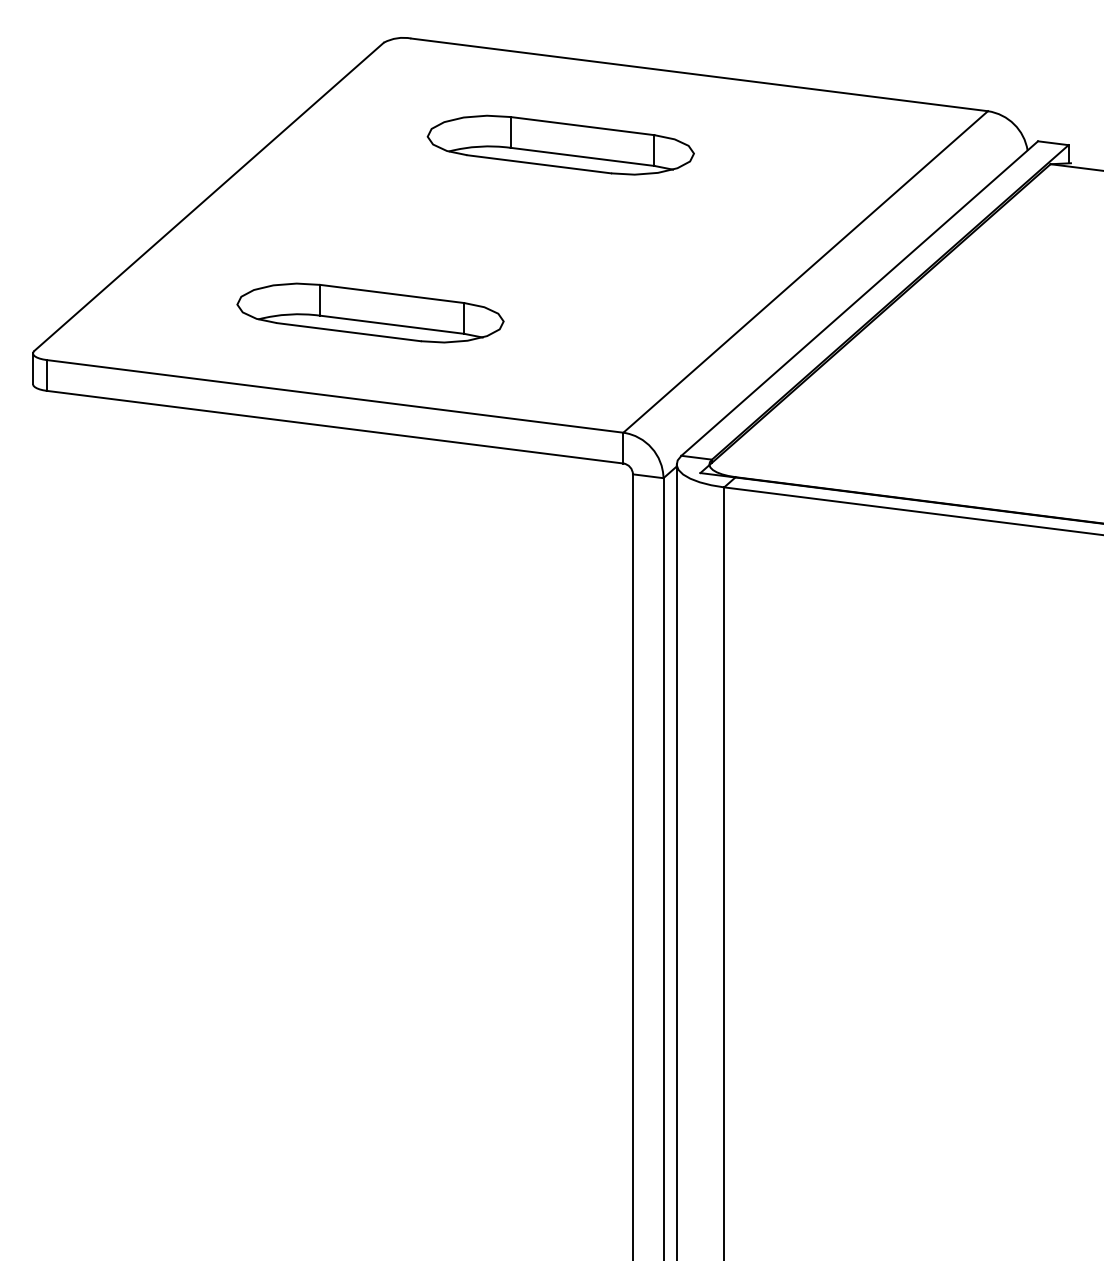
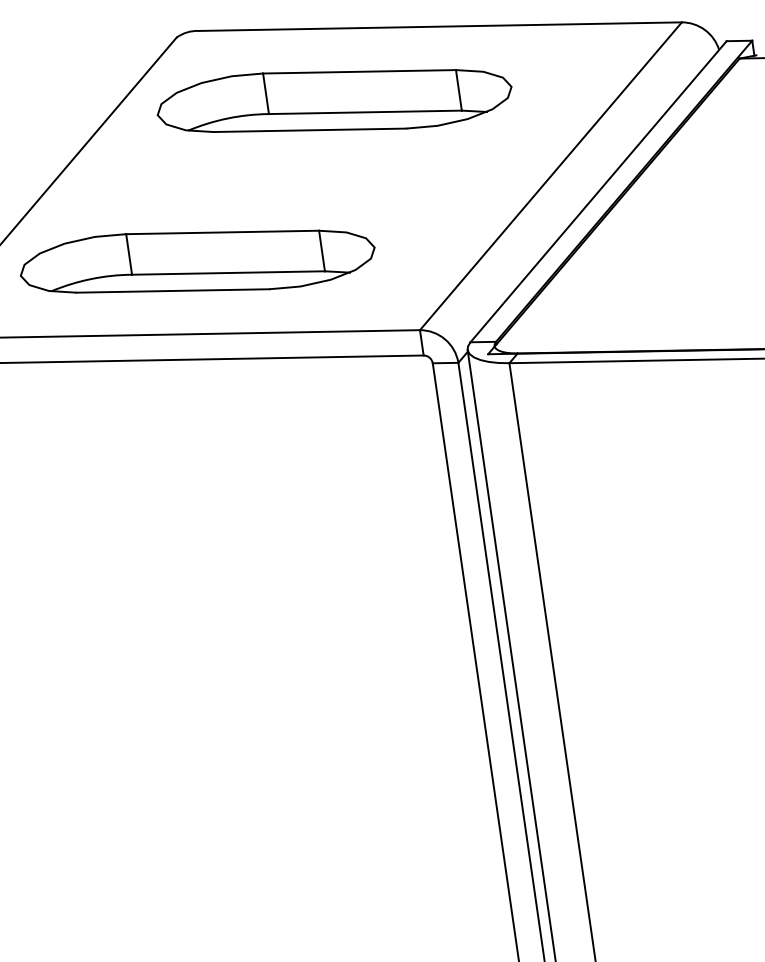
part: (560, 144) -> (334, 100), size x1.6
part: (370, 312) -> (197, 261), size x1.6

